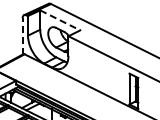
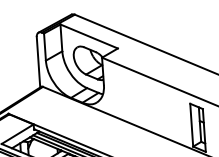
line: (60, 20) -> (89, 36), dashed -> solid
line: (22, 35) -> (38, 61), dashed -> solid

